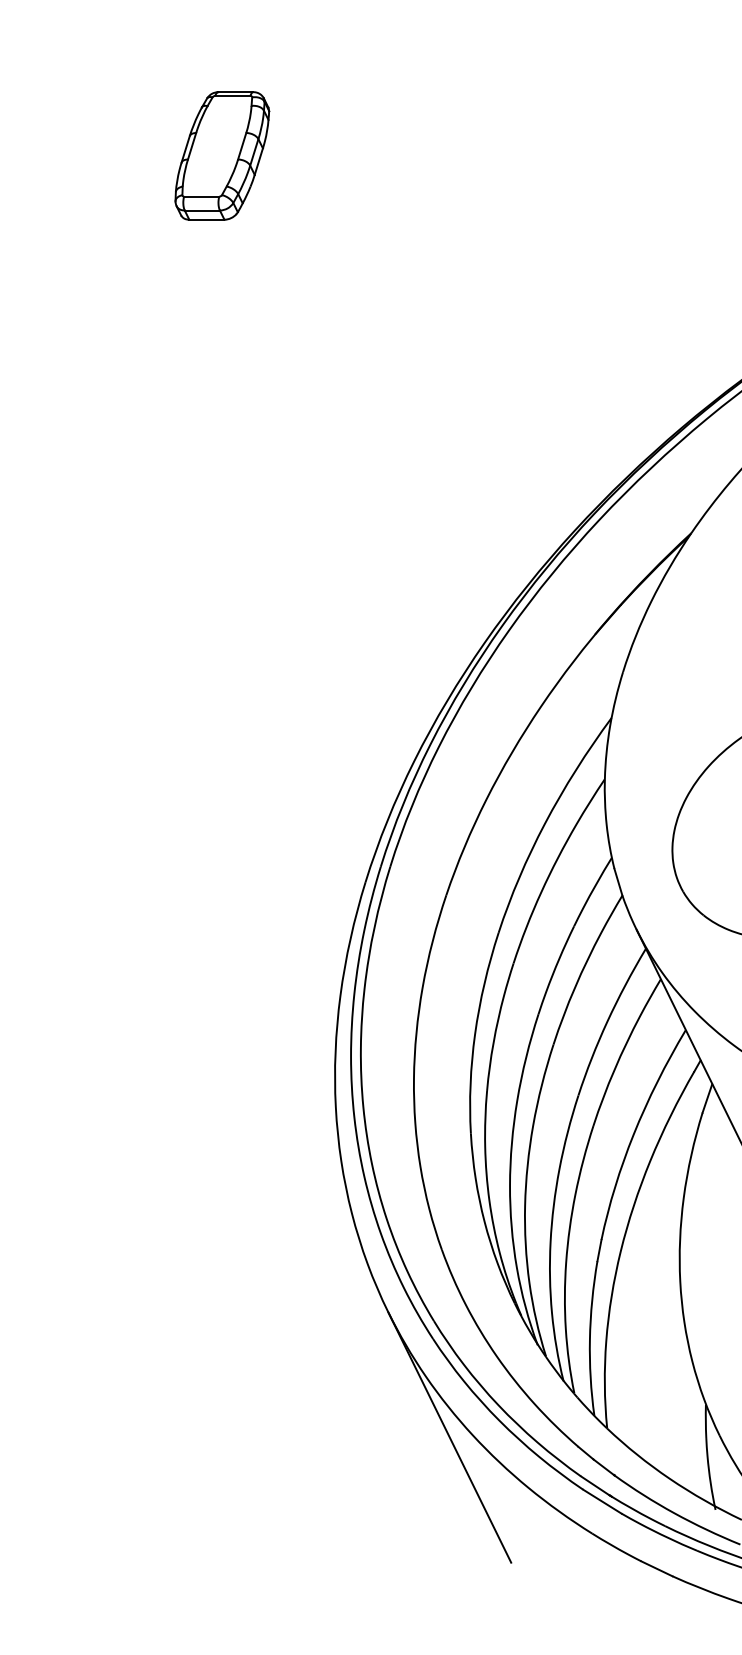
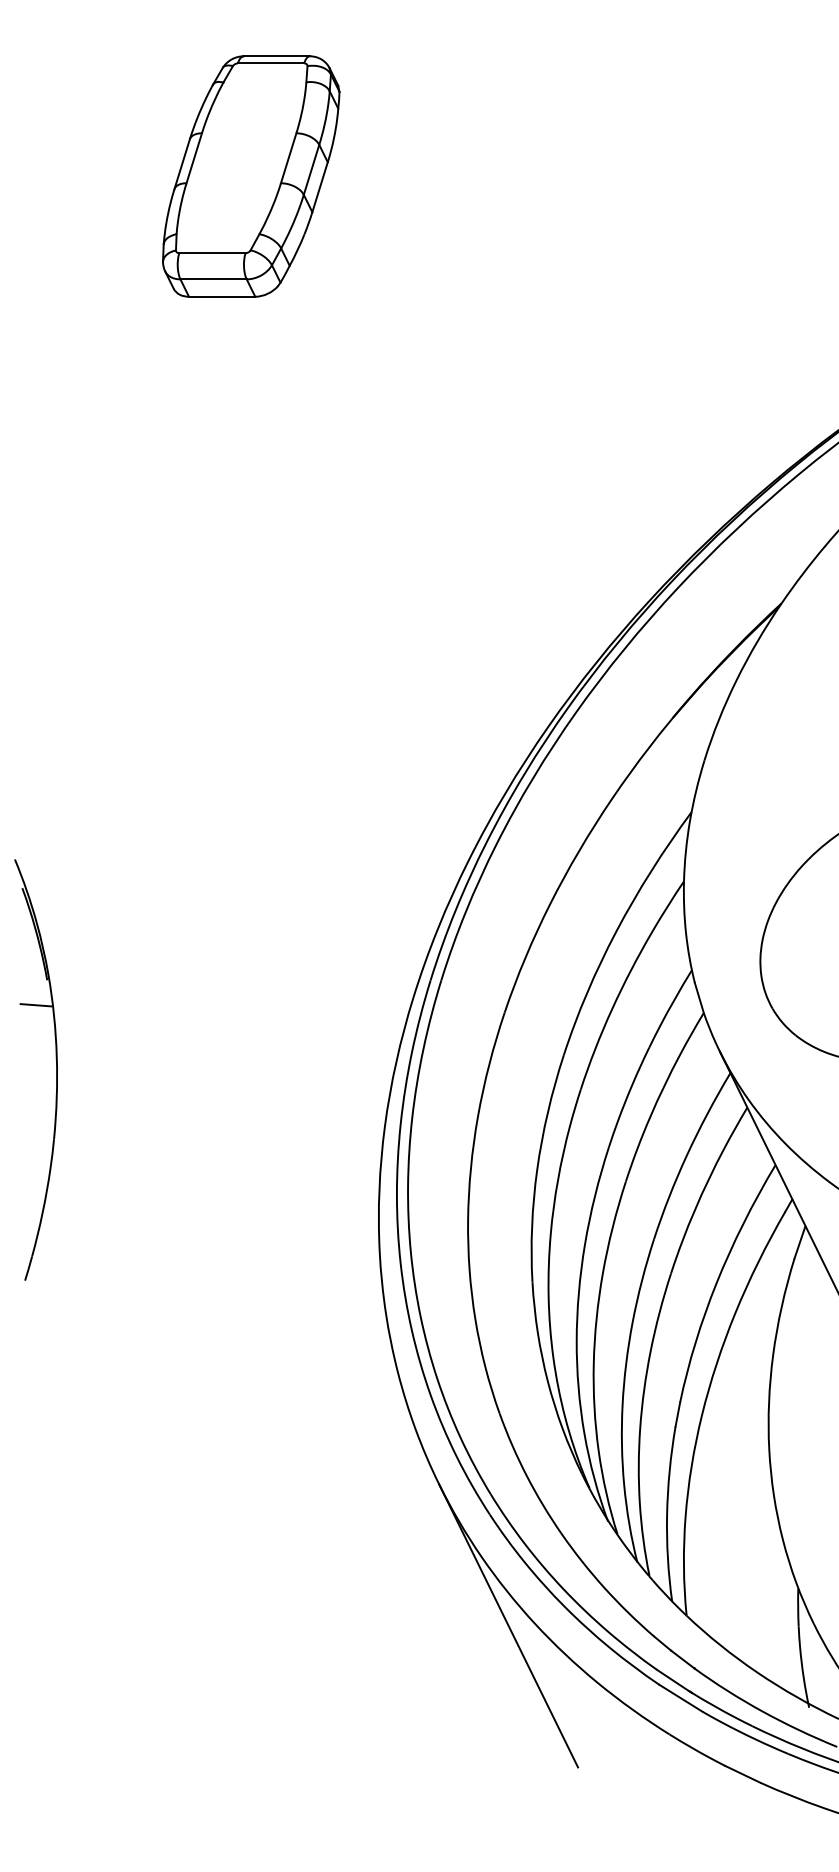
part: (222, 155) -> (251, 176), size x1.67
part: (49, 945) -> (55, 1069), added

